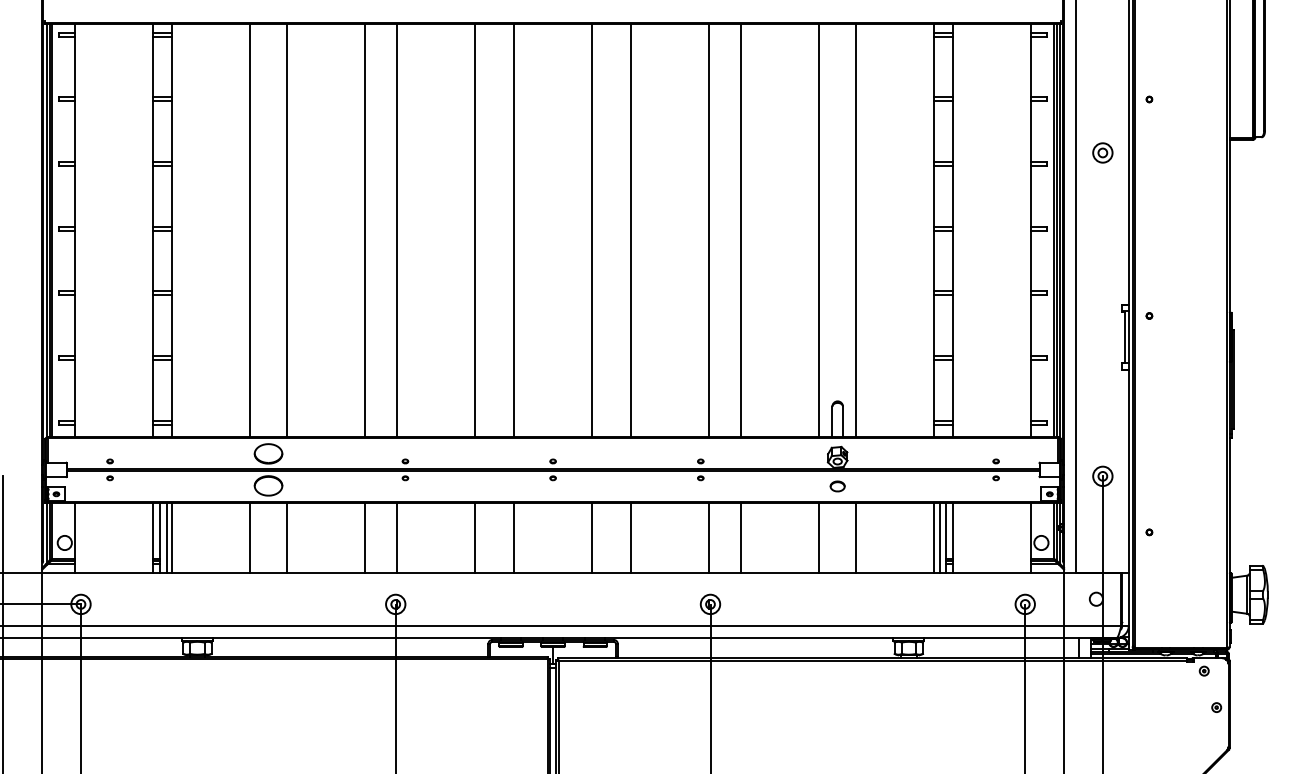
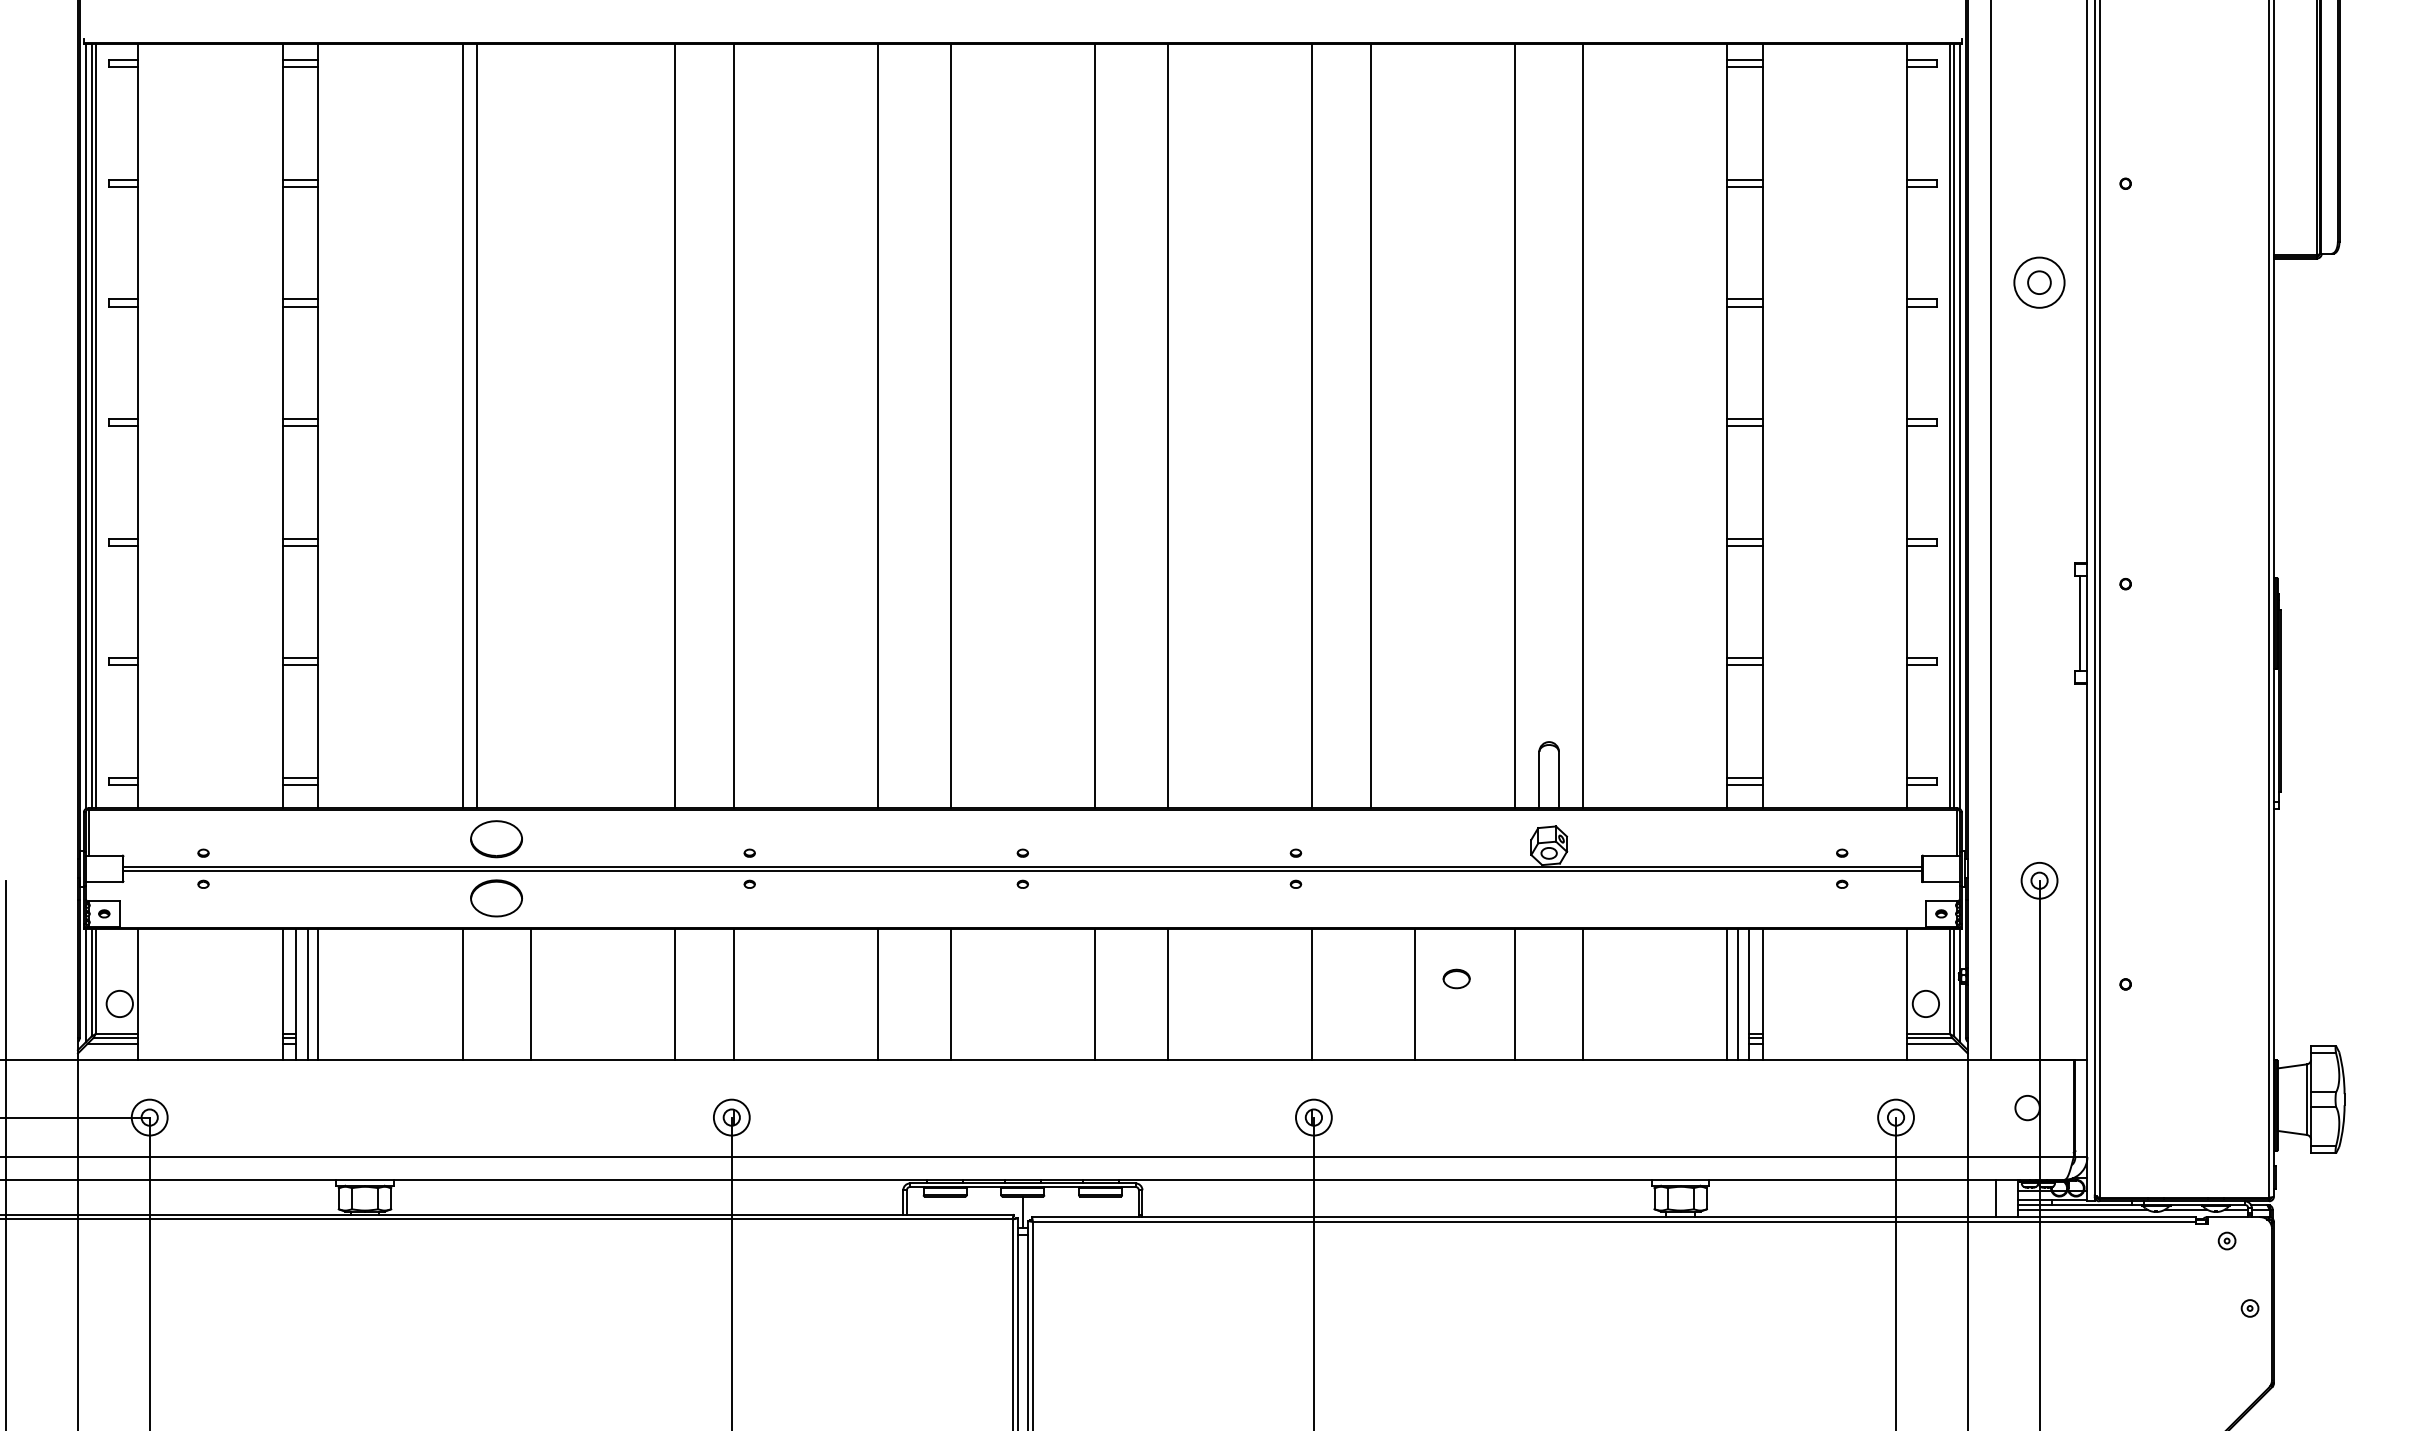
part: (1102, 152) -> (2038, 281), size x1.4
line: (287, 230) -> (477, 426), moved
part: (837, 486) -> (1456, 979), moved
line: (741, 537) -> (1415, 993), moved

